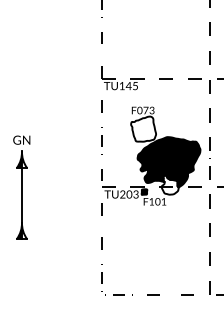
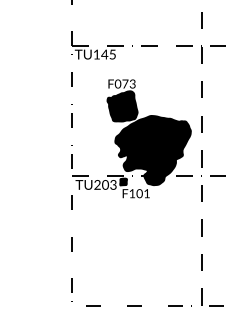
fill: (143, 128) -> (122, 105), added
fill: (169, 184) -> (153, 172), added

